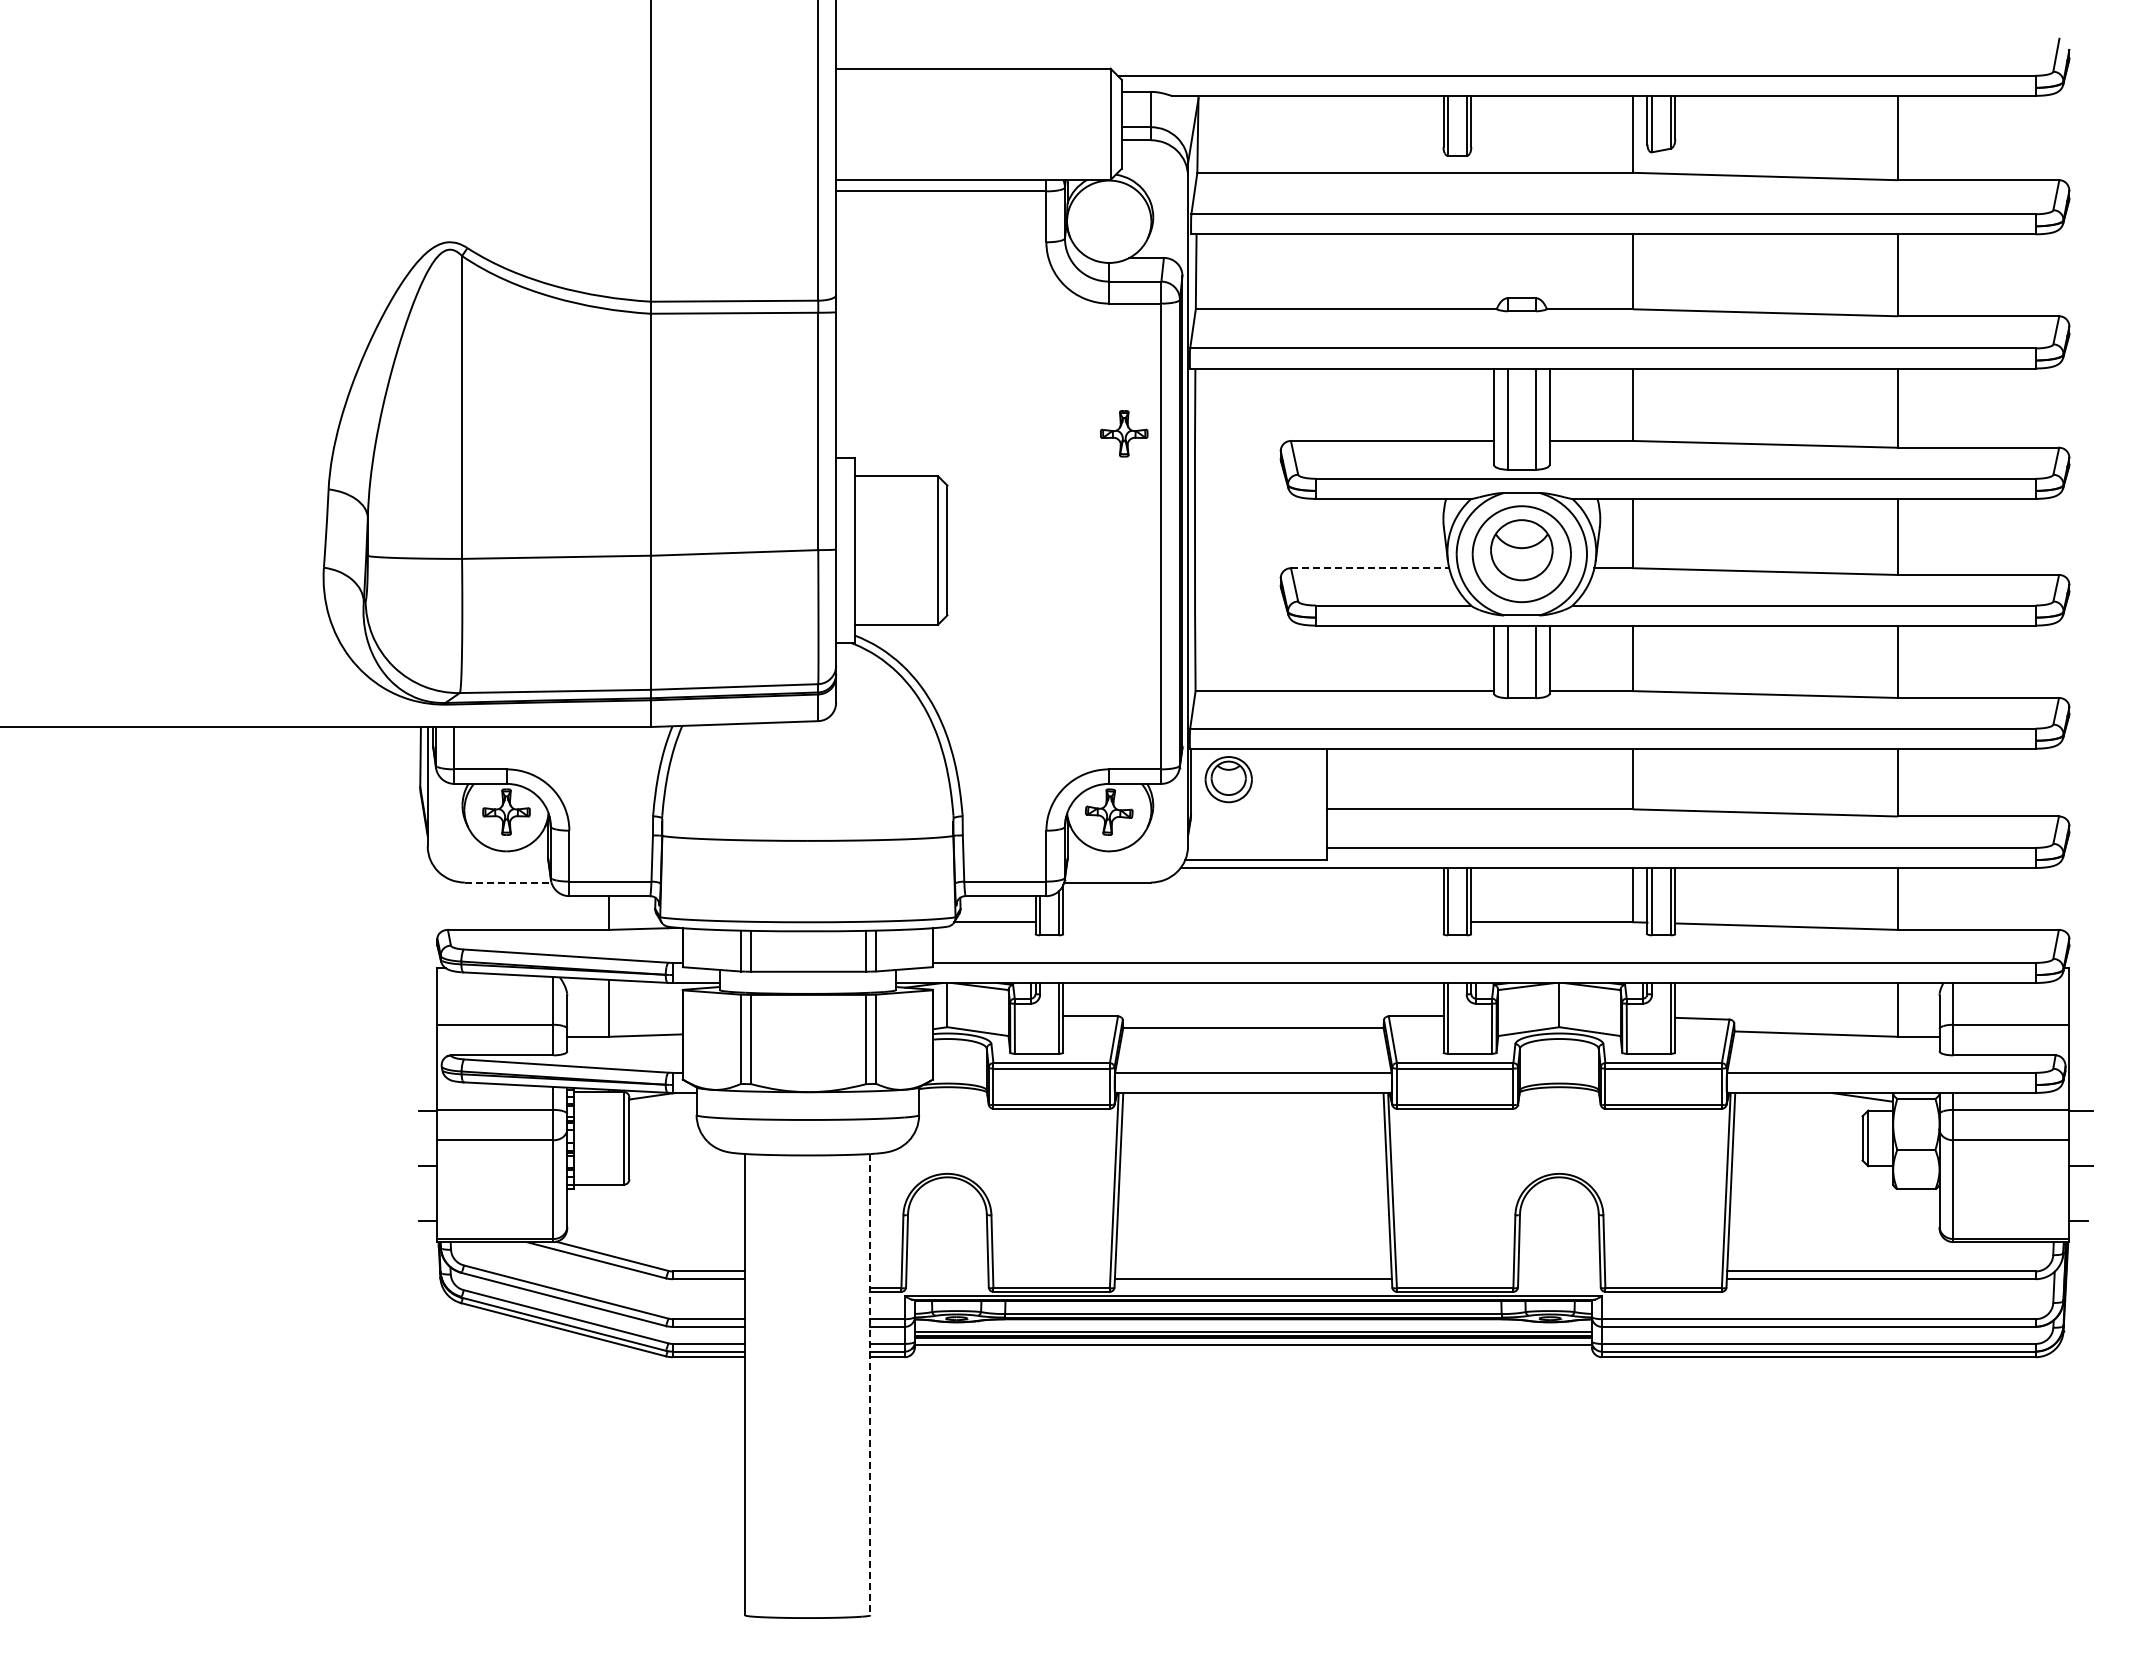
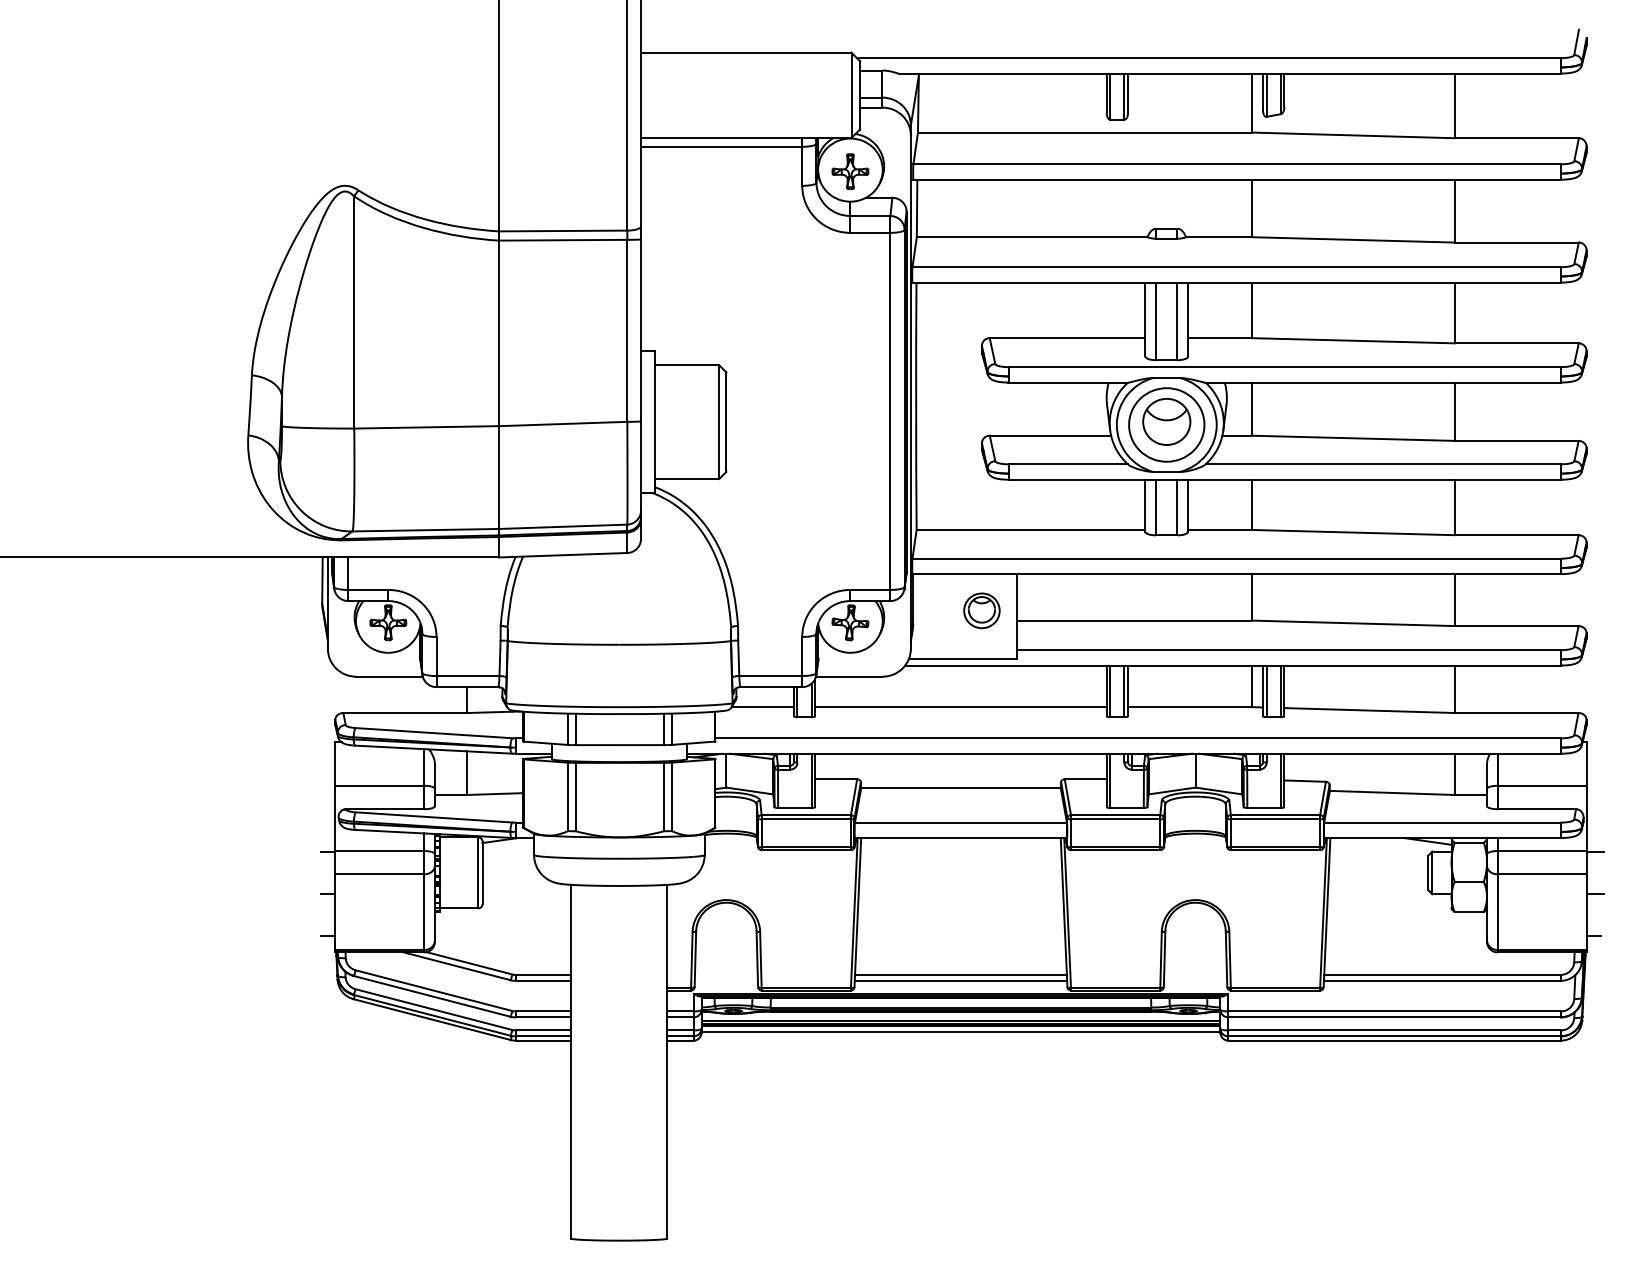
part: (1124, 433) -> (850, 171), moved
line: (1370, 568) -> (1050, 435), dashed -> solid
part: (1228, 779) -> (981, 610), moved
line: (508, 882) -> (389, 676), dashed -> solid
line: (1253, 922) -> (961, 707), added
line: (1253, 1271) -> (961, 974), added
line: (870, 1384) -> (667, 1061), dashed -> solid

